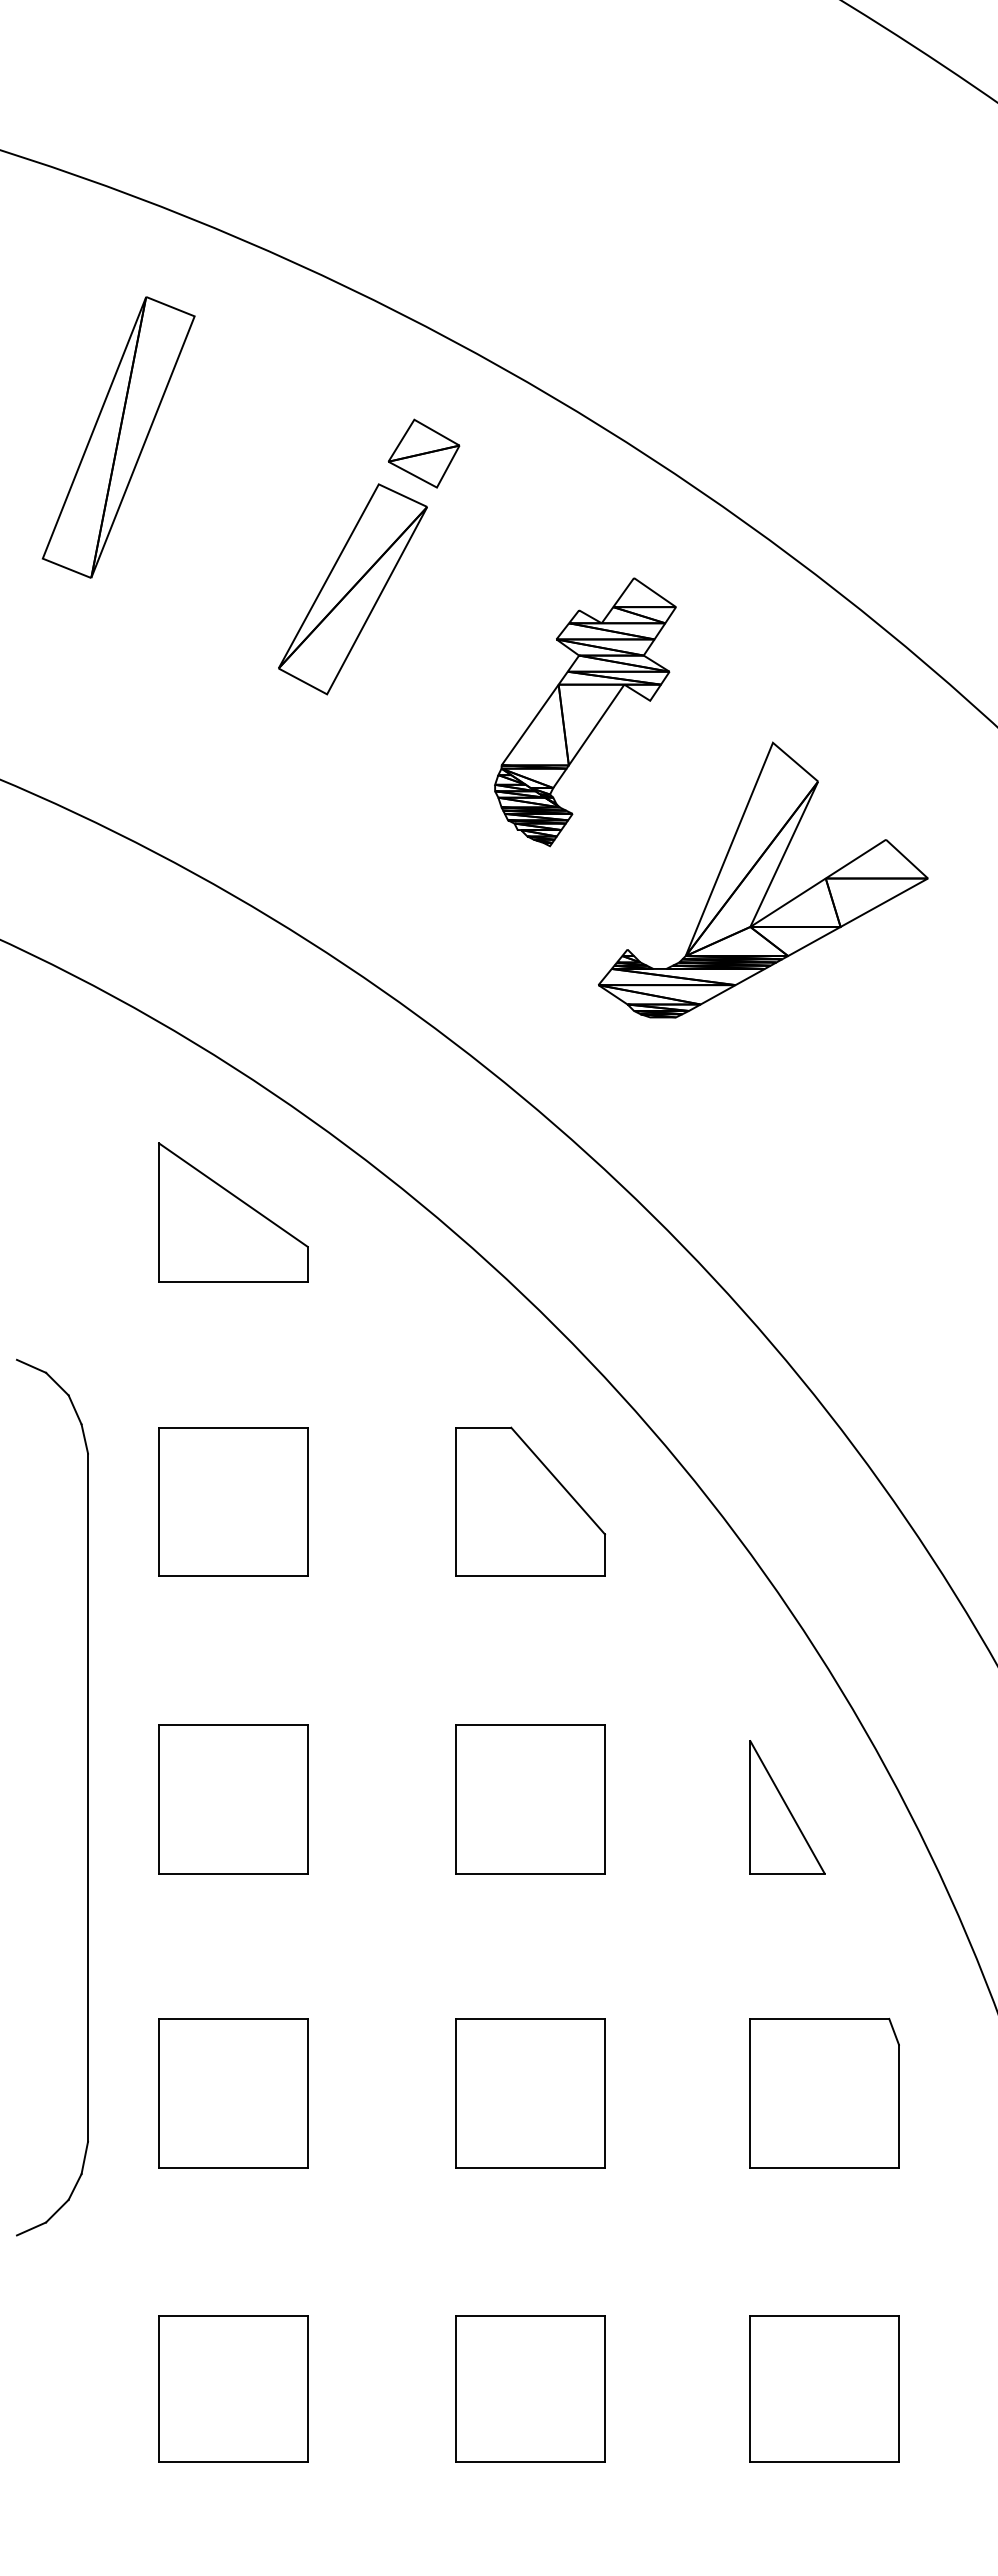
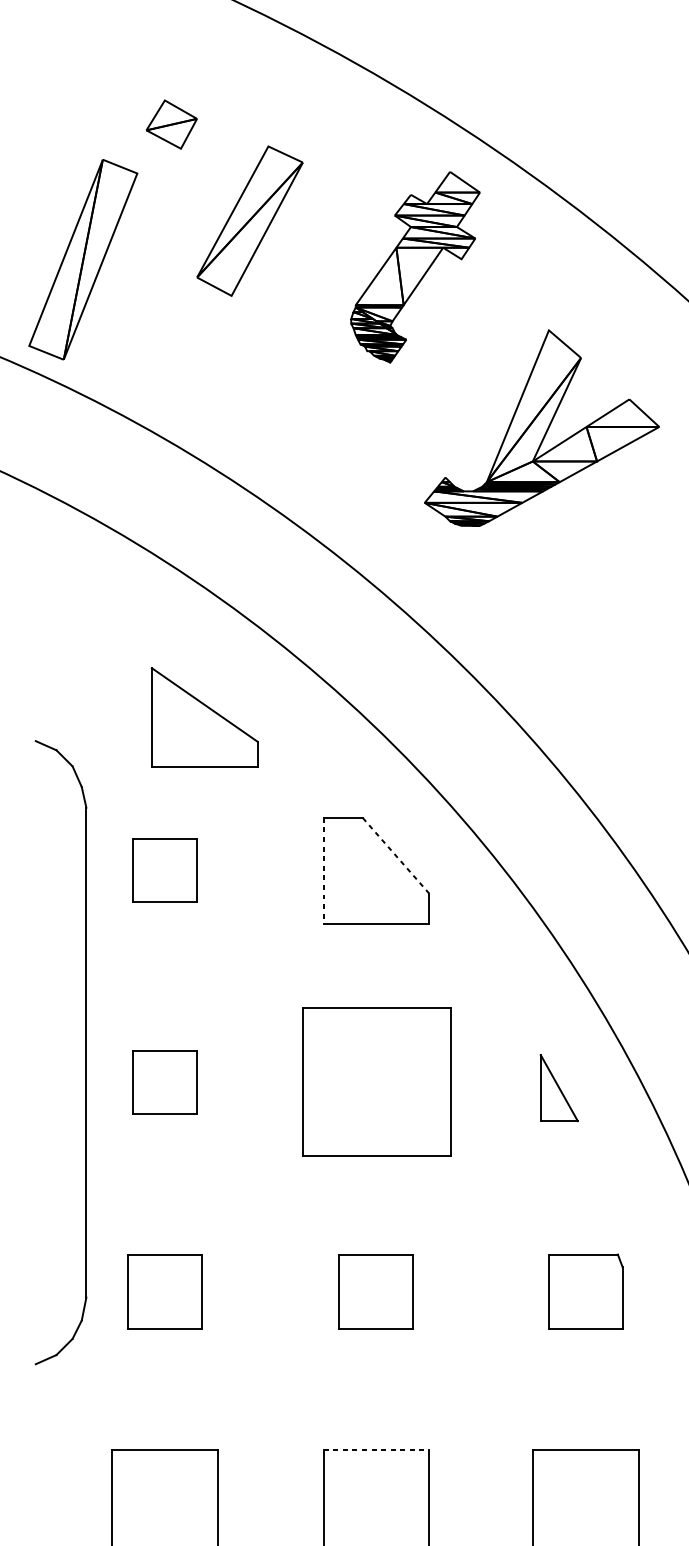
part: (118, 437) -> (83, 259), moved
part: (424, 453) -> (172, 124), moved
part: (585, 712) -> (415, 267), moved
part: (233, 1212) -> (204, 717), moved
line: (558, 1481) -> (396, 856), solid -> dashed
part: (233, 1501) -> (165, 870), size x0.6
line: (456, 1502) -> (323, 871), solid -> dashed
part: (87, 1797) -> (86, 1052), moved
part: (233, 1799) -> (165, 1082), size x0.6
part: (530, 1799) -> (376, 1082), size x1.4
part: (787, 1807) -> (559, 1088), size x0.7
part: (233, 2093) -> (165, 1291), size x0.7
part: (530, 2093) -> (376, 1291), size x0.7
part: (824, 2093) -> (585, 1291), size x0.7
line: (531, 2316) -> (377, 1450), solid -> dashed

